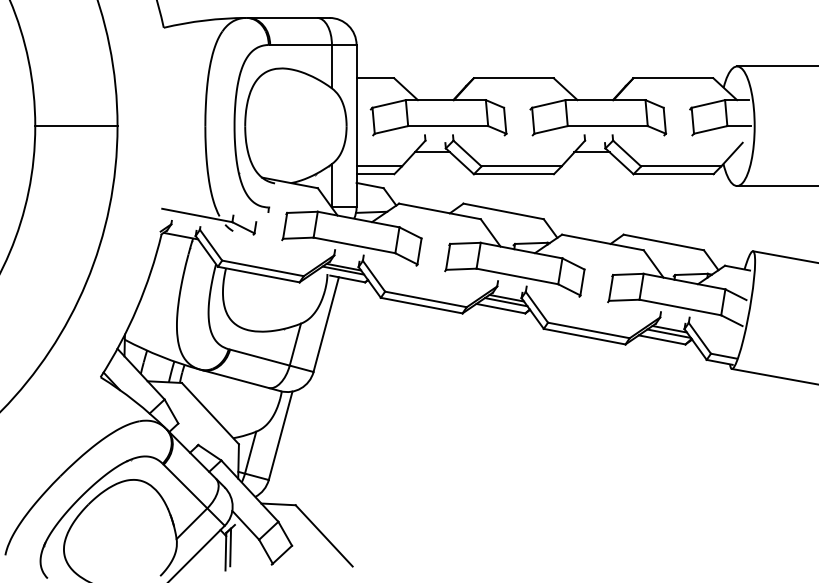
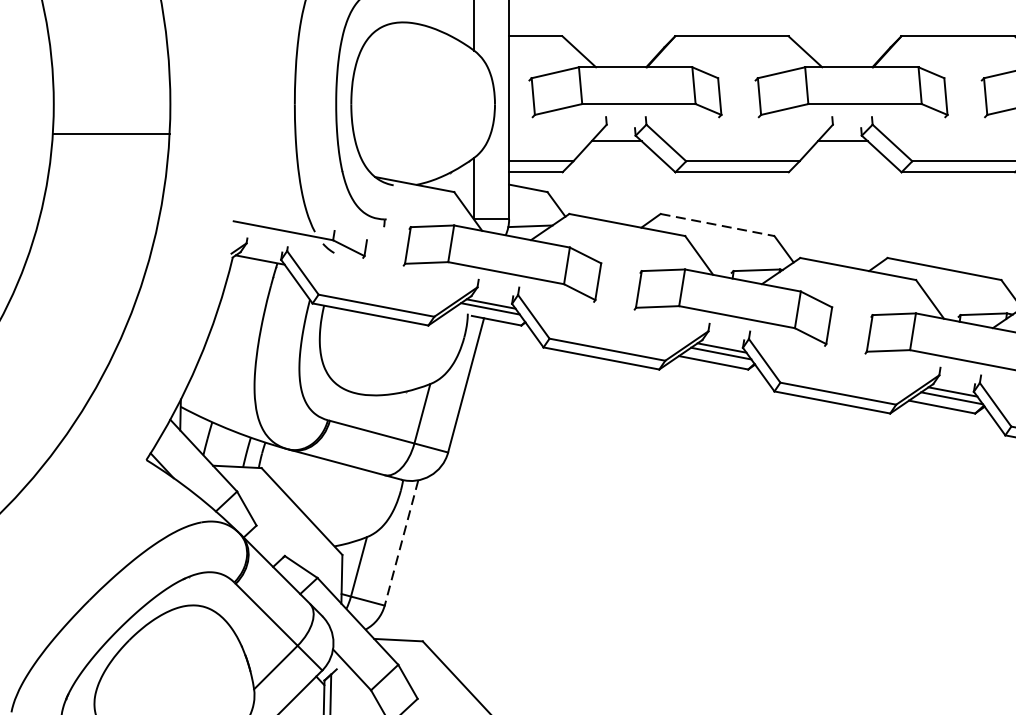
line: (76, 126) -> (112, 134), moved
line: (503, 211) -> (717, 225), solid -> dashed
line: (280, 435) -> (401, 542), solid -> dashed

